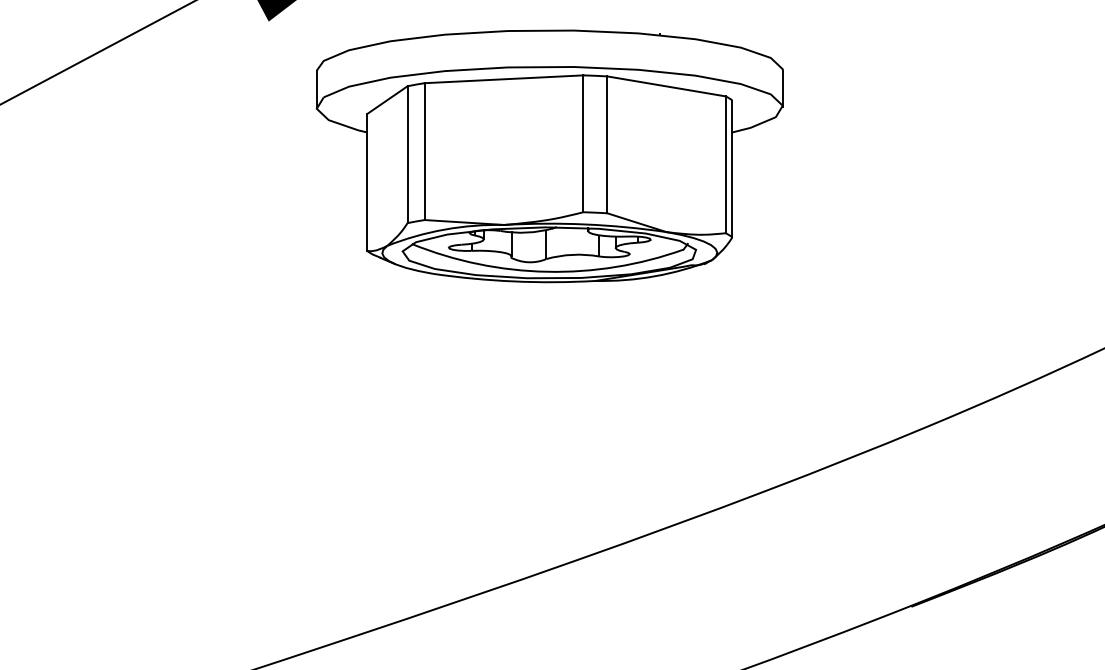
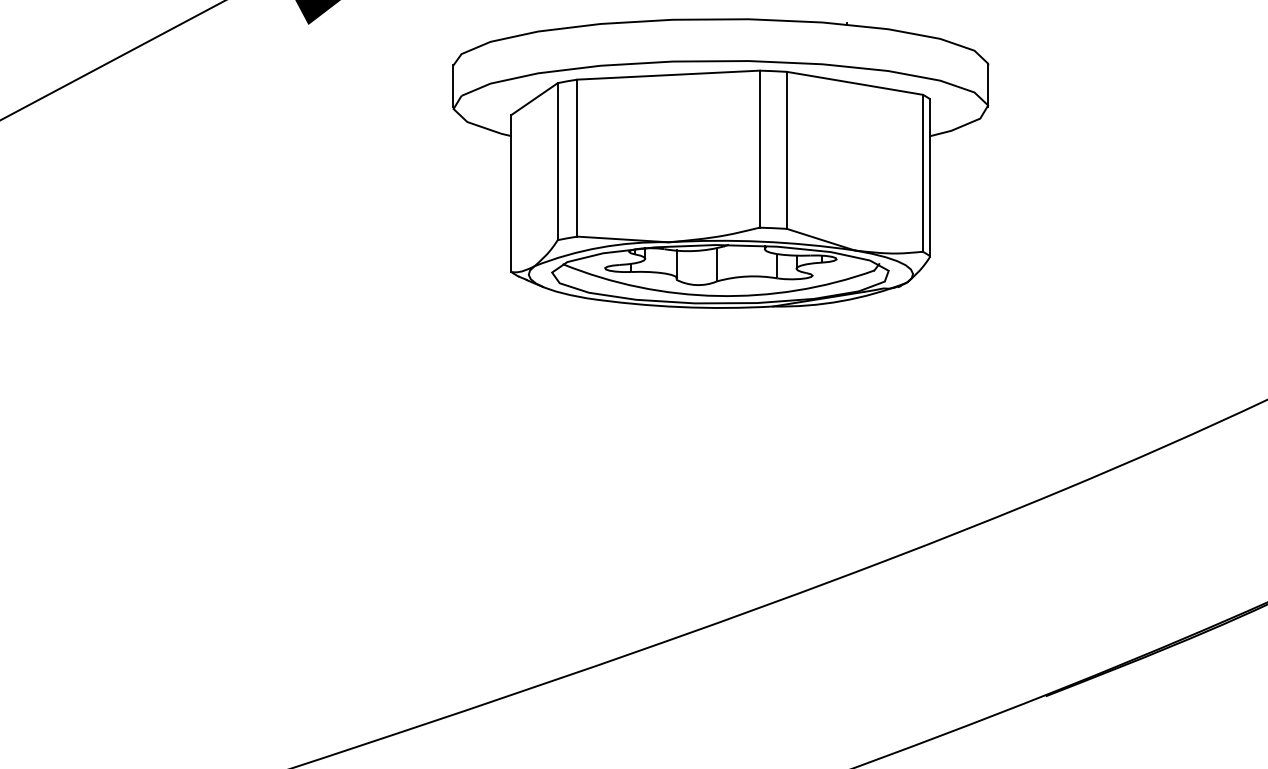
part: (549, 156) -> (720, 163), moved

